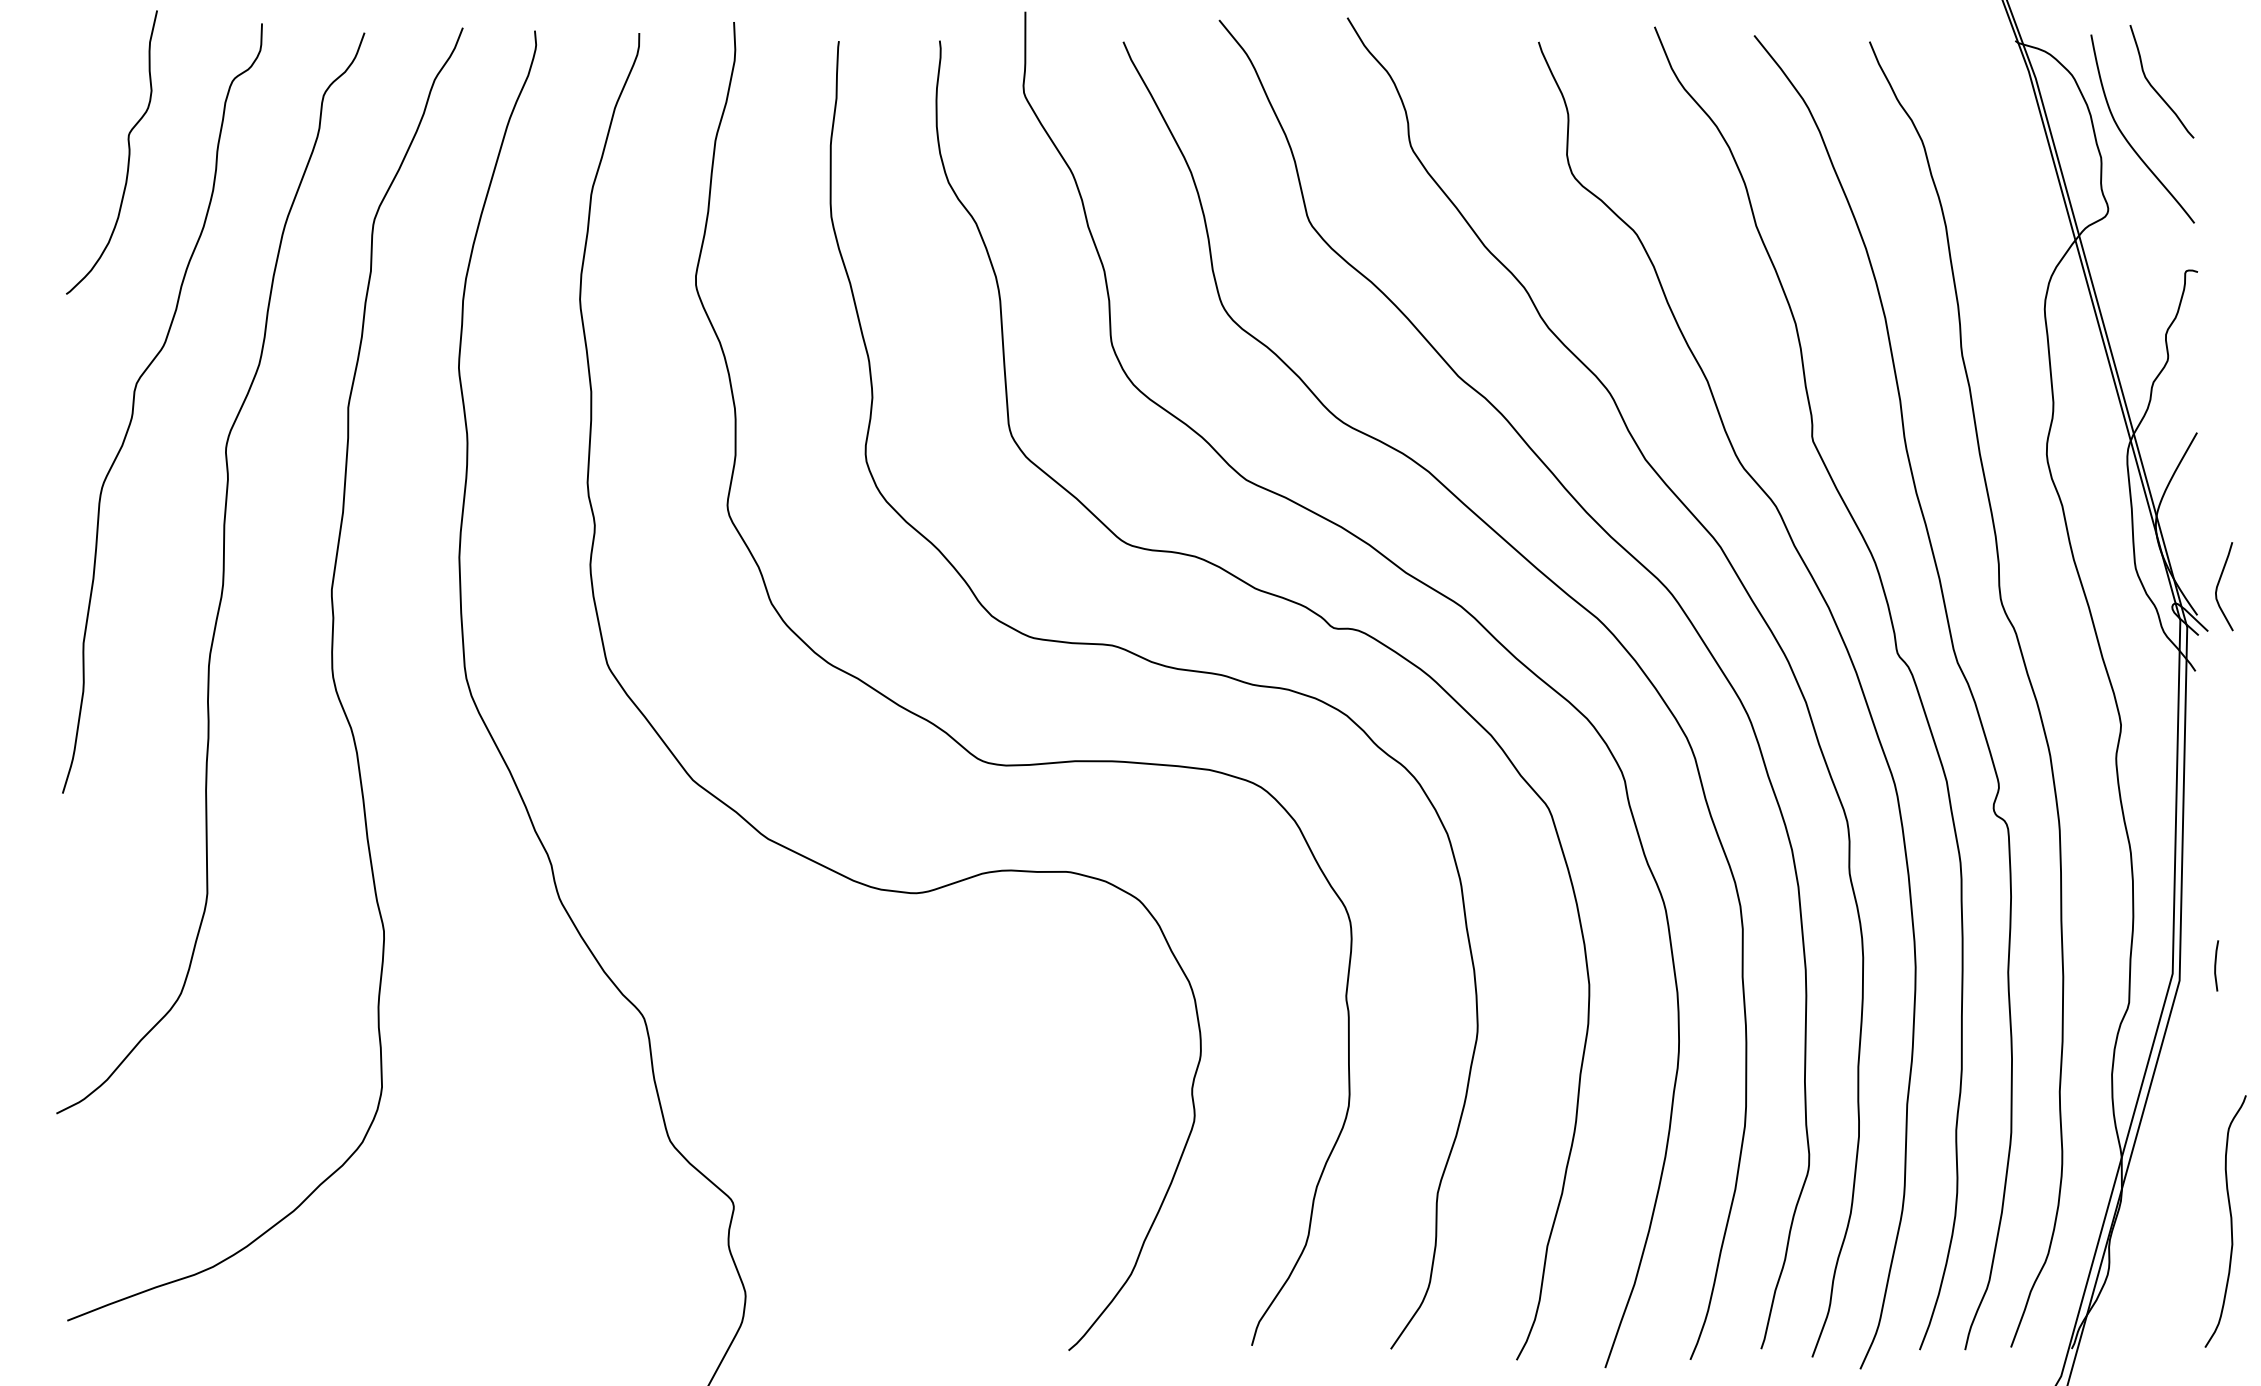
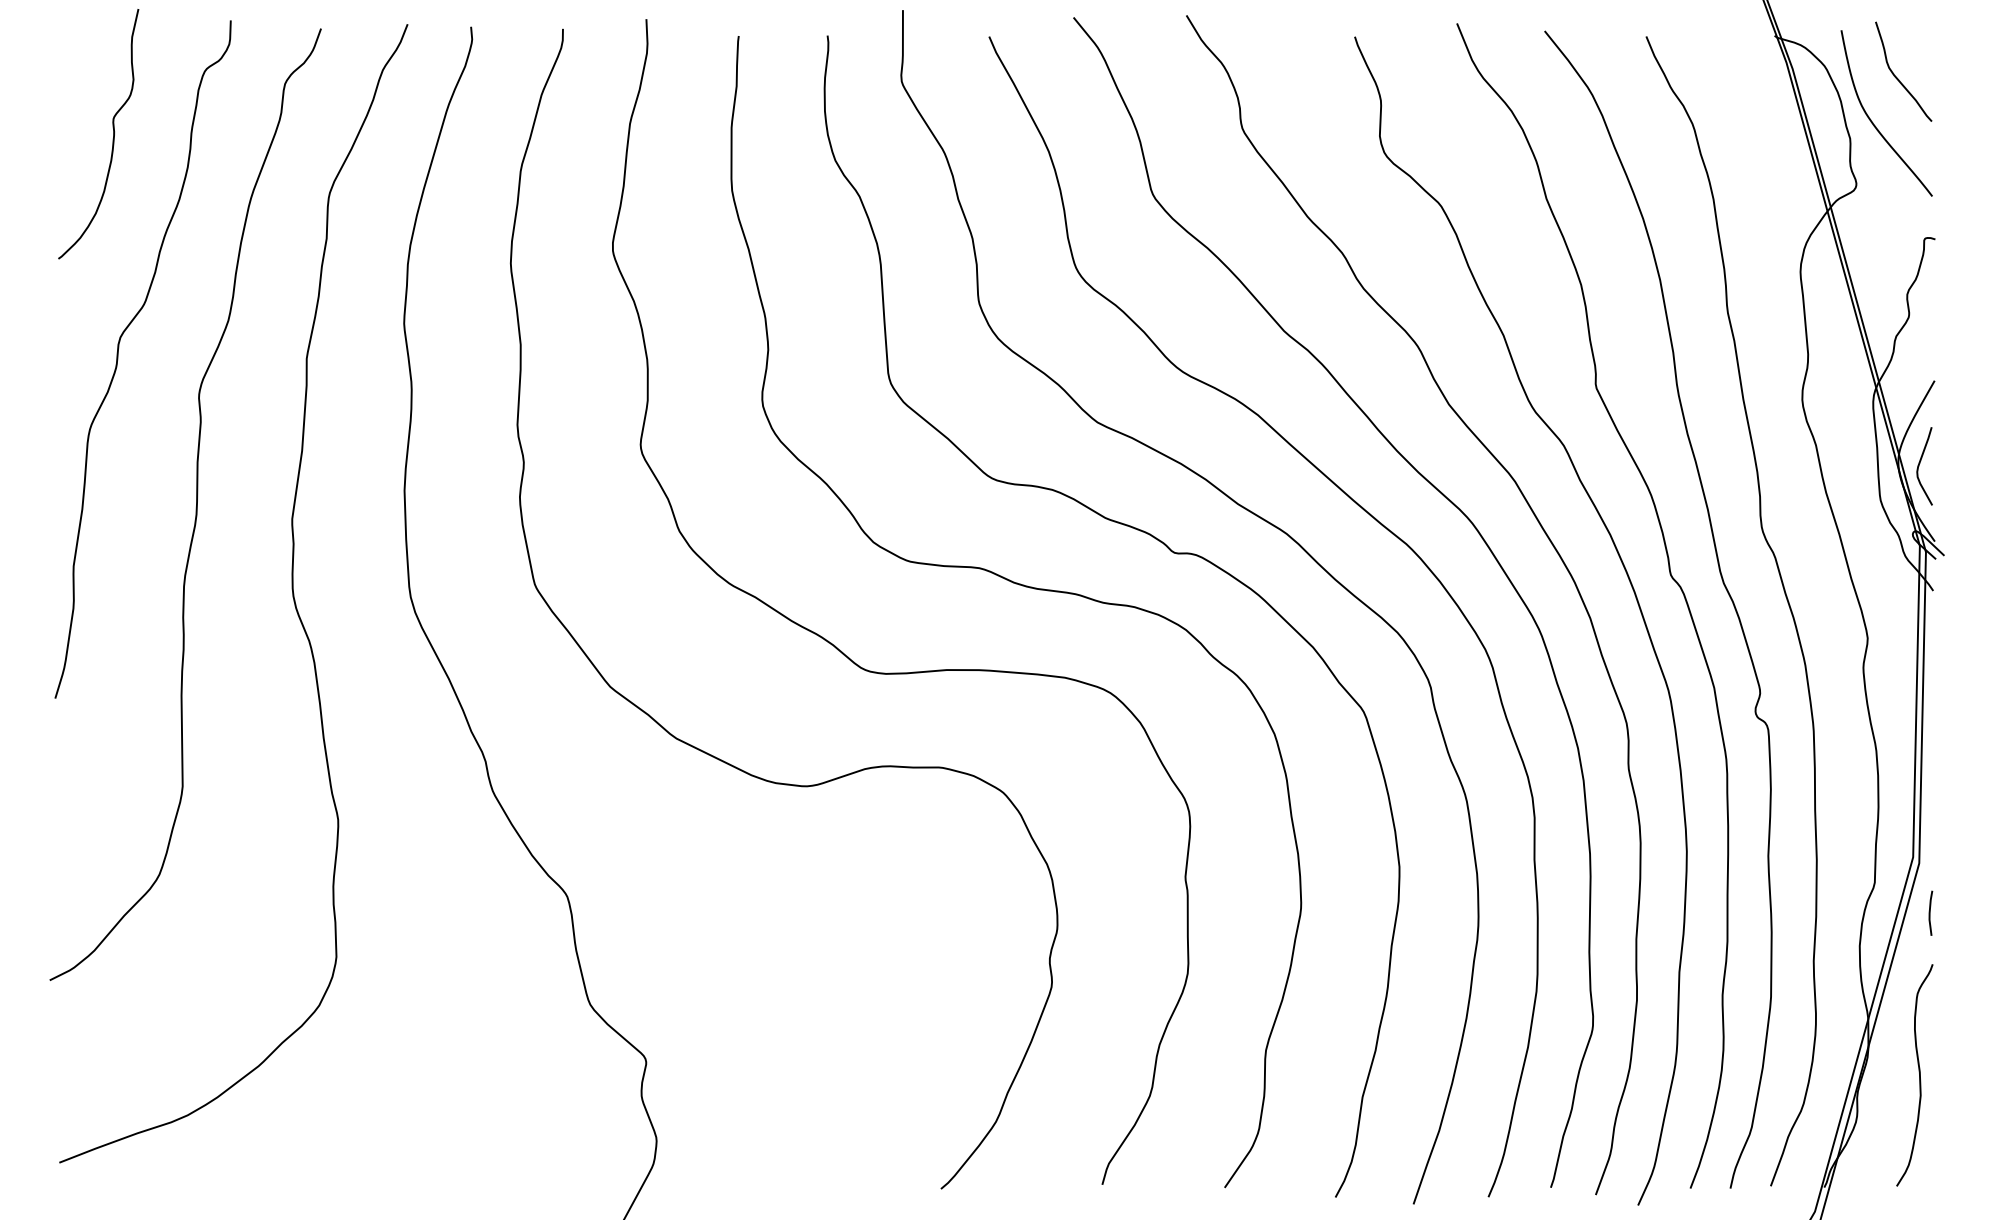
curve: (2219, 583) -> (1920, 463), moved
line: (2216, 965) -> (1930, 912), moved
curve: (2230, 1221) -> (1919, 1075), moved

